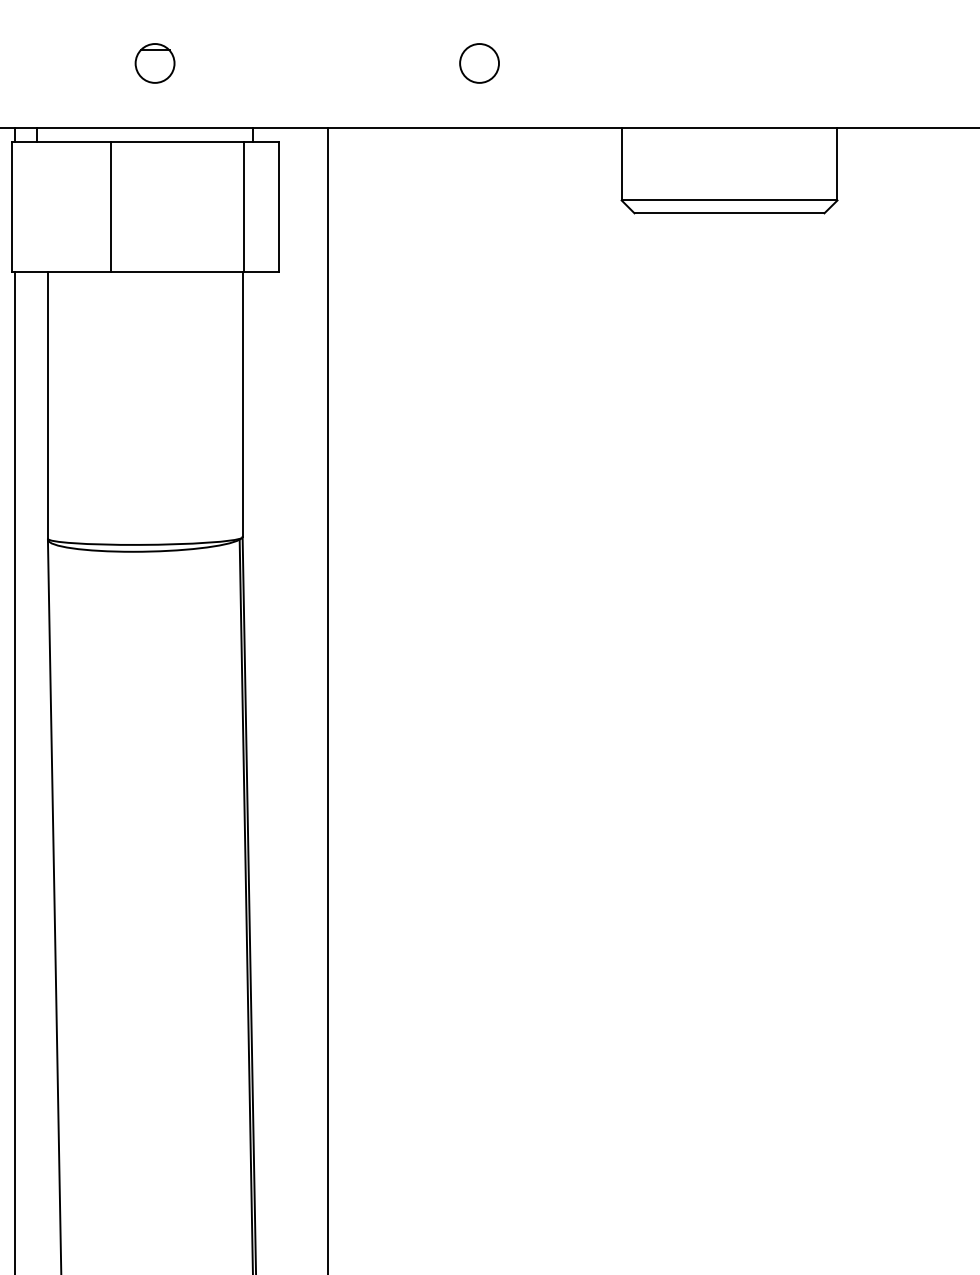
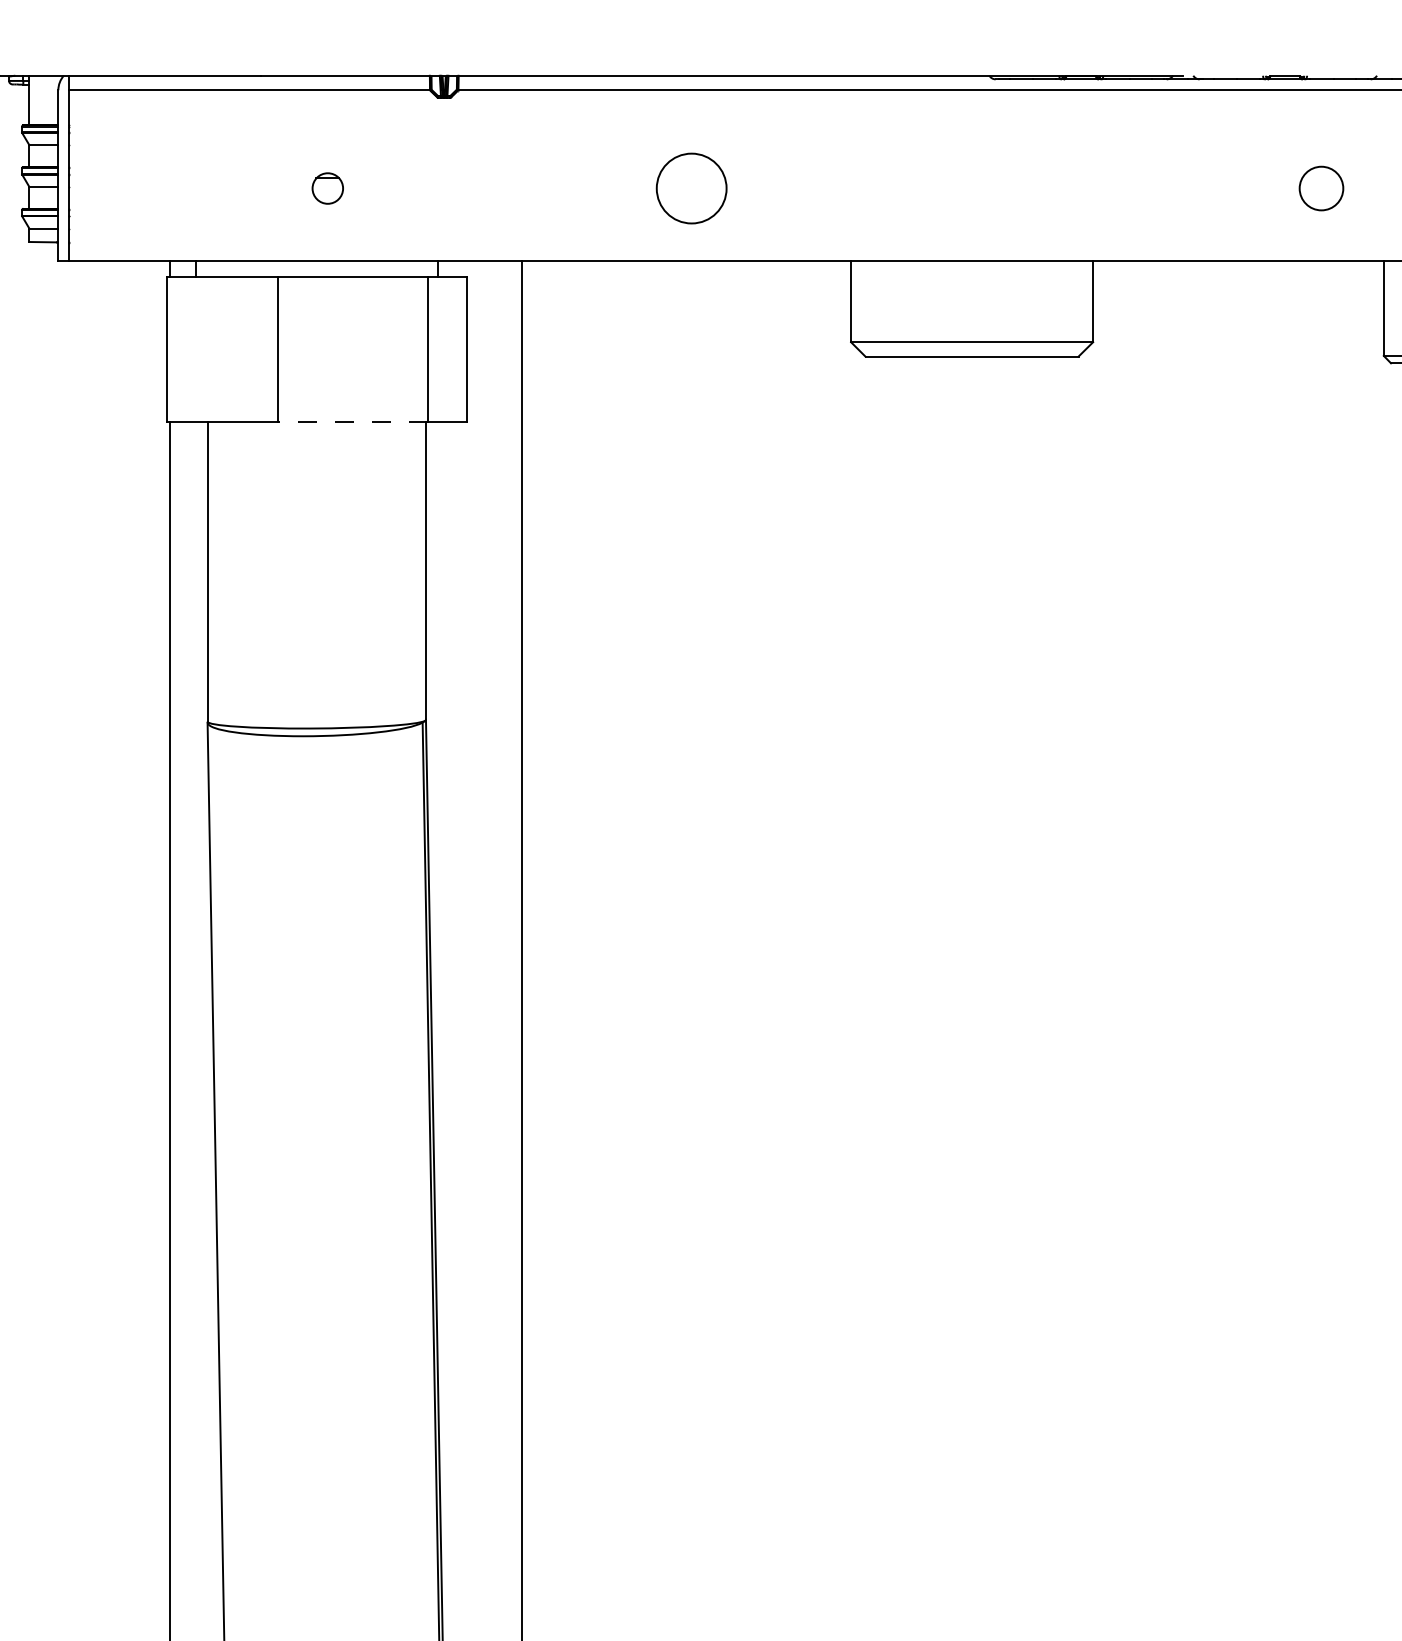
part: (154, 63) -> (327, 188), size x0.7
circle: (479, 63) -> (691, 188), size x1.6
line: (177, 272) -> (352, 422), solid -> dashed

